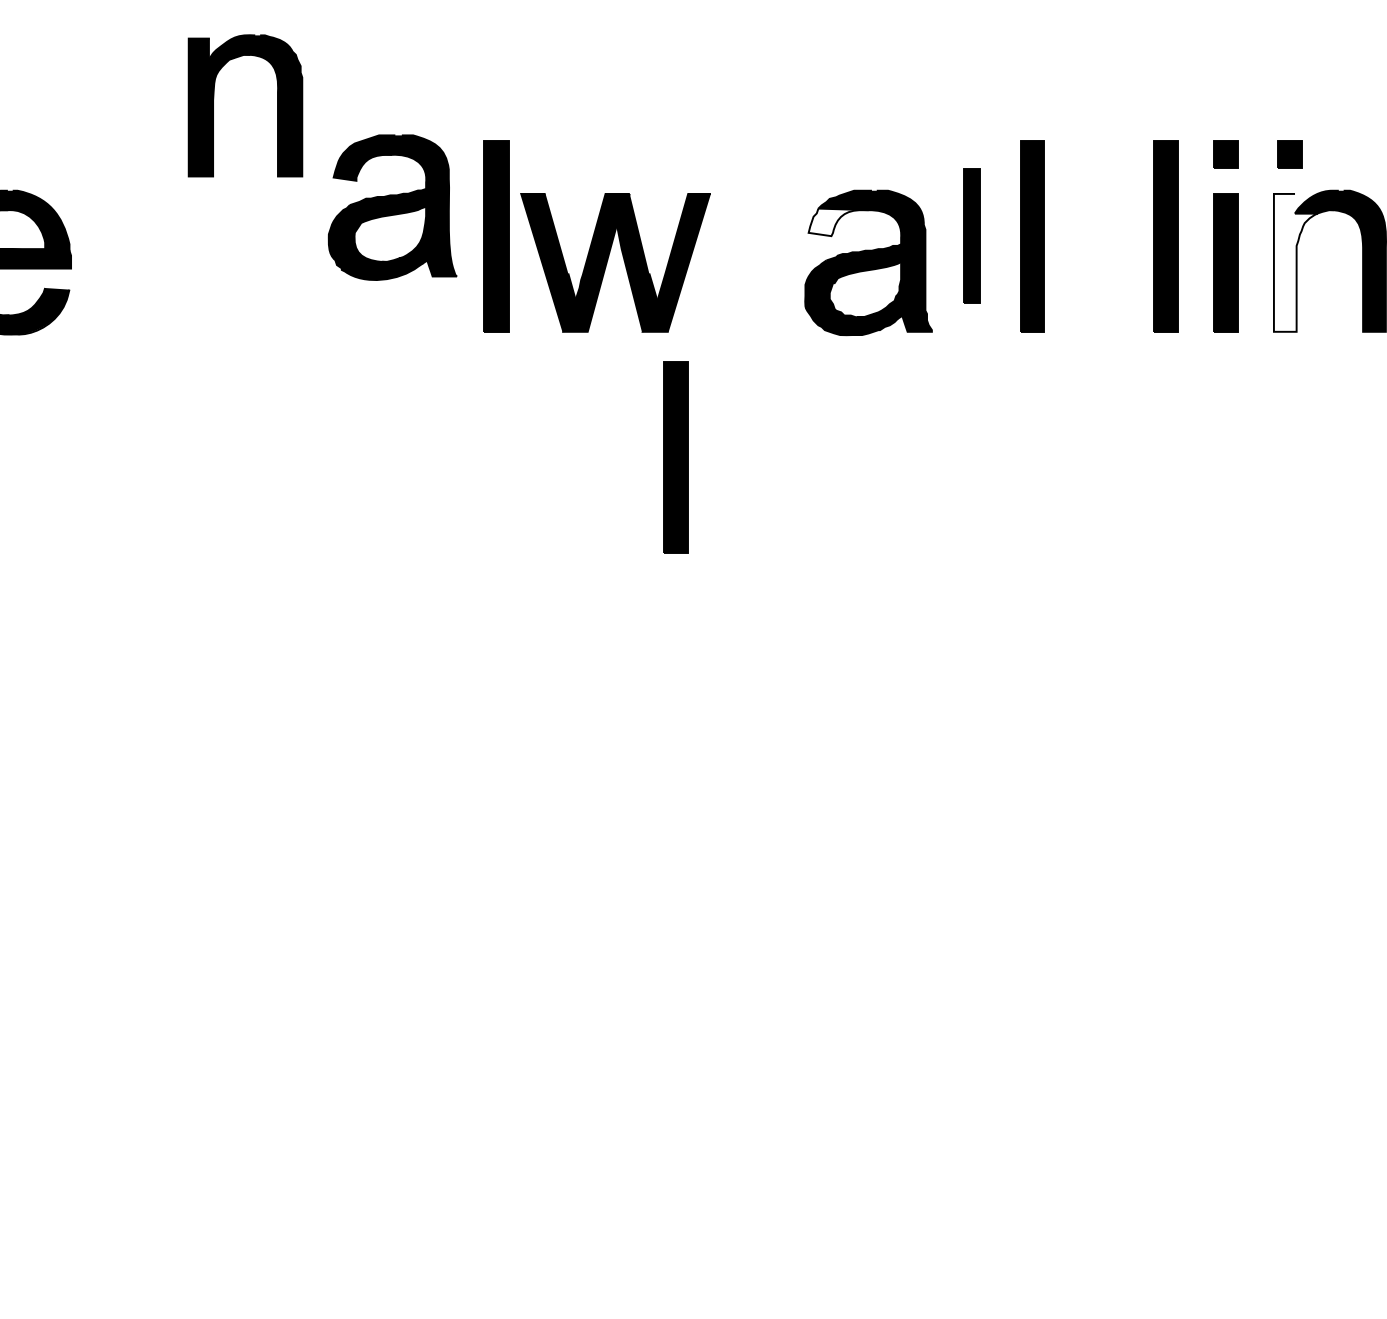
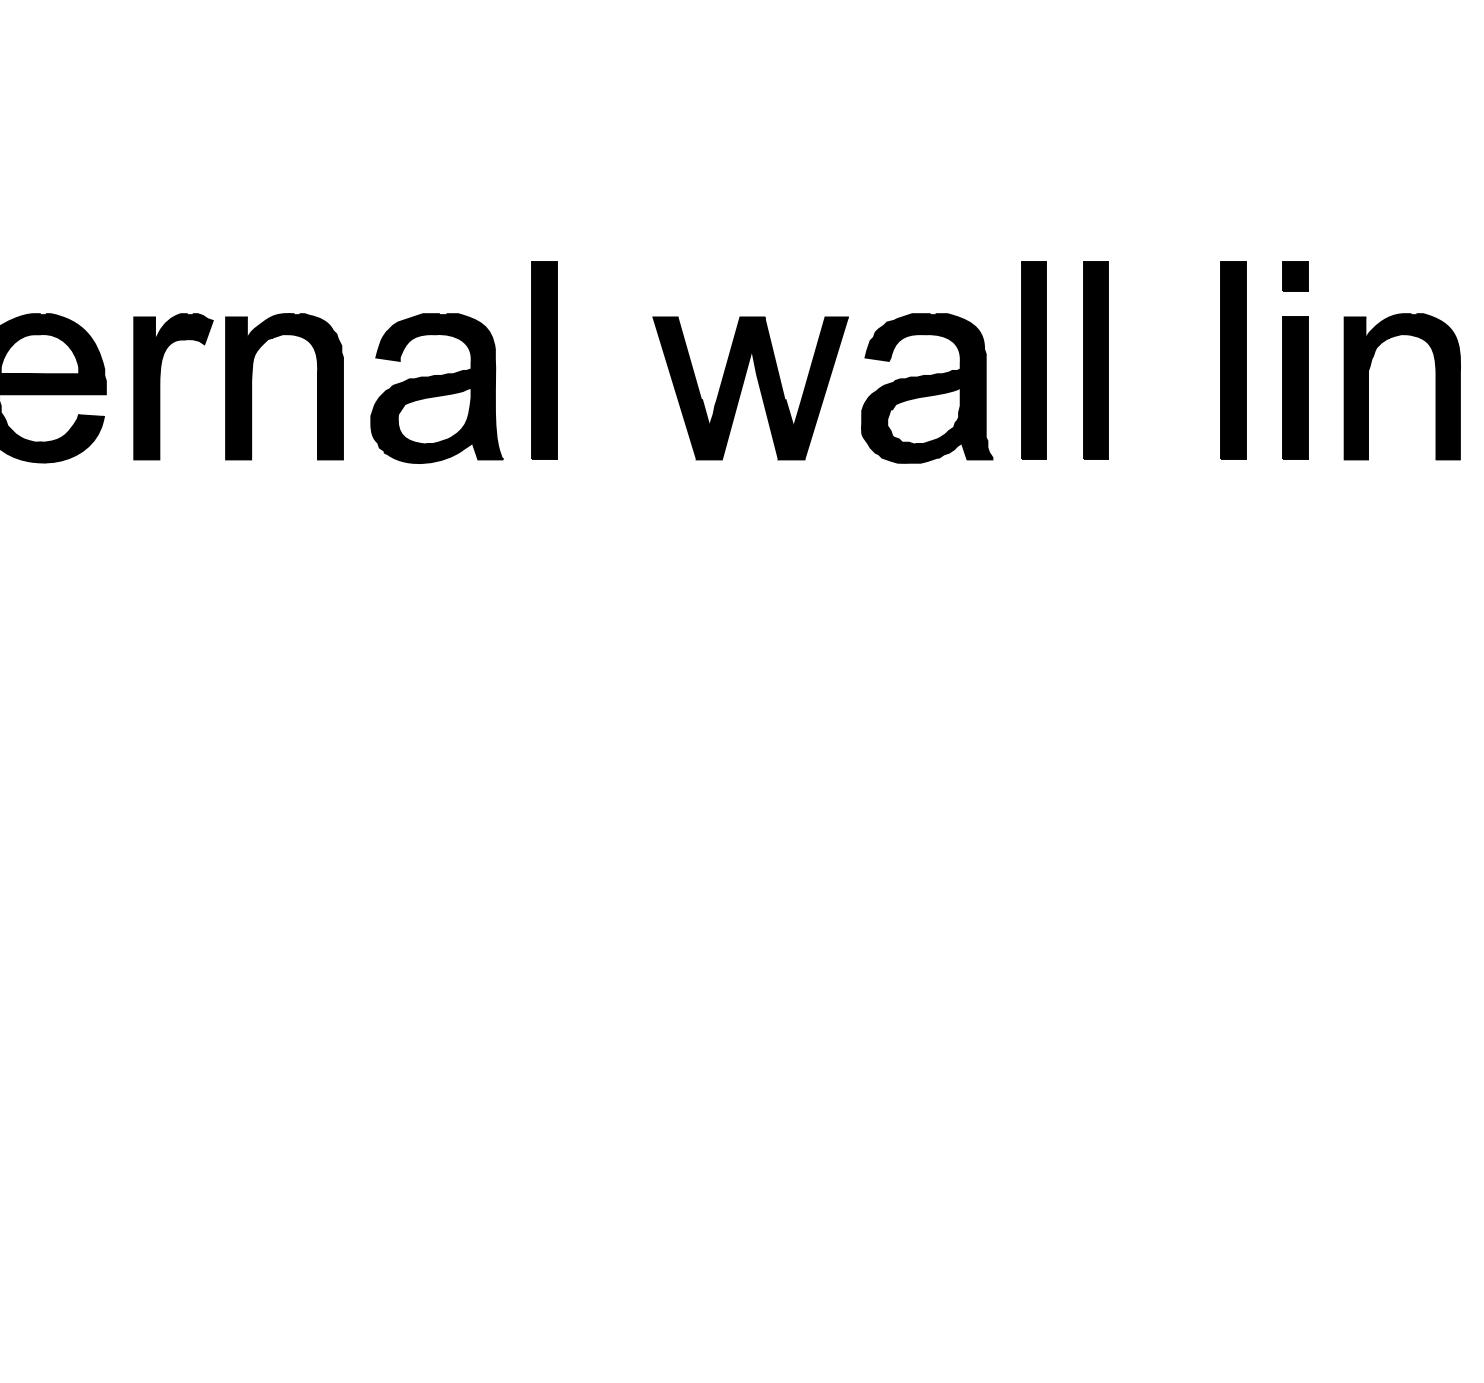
part: (214, 105) -> (252, 386), moved
part: (1290, 154) -> (1361, 276), removed
part: (392, 207) -> (436, 388), moved
fill: (838, 222) -> (896, 346), added
part: (971, 235) -> (1033, 360), size x1.43
part: (608, 260) -> (743, 385), moved
part: (124, 261) -> (160, 386), added
fill: (1295, 262) -> (1366, 388), added
part: (675, 457) -> (728, 588), removed

